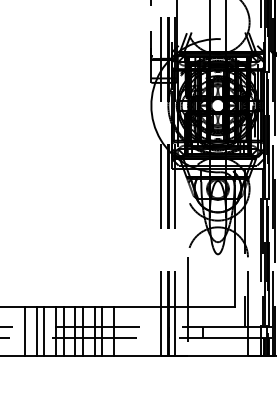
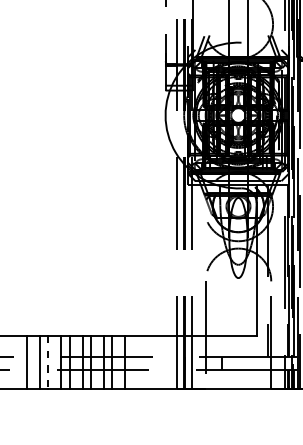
line: (44, 331) -> (48, 362), solid -> dashed

